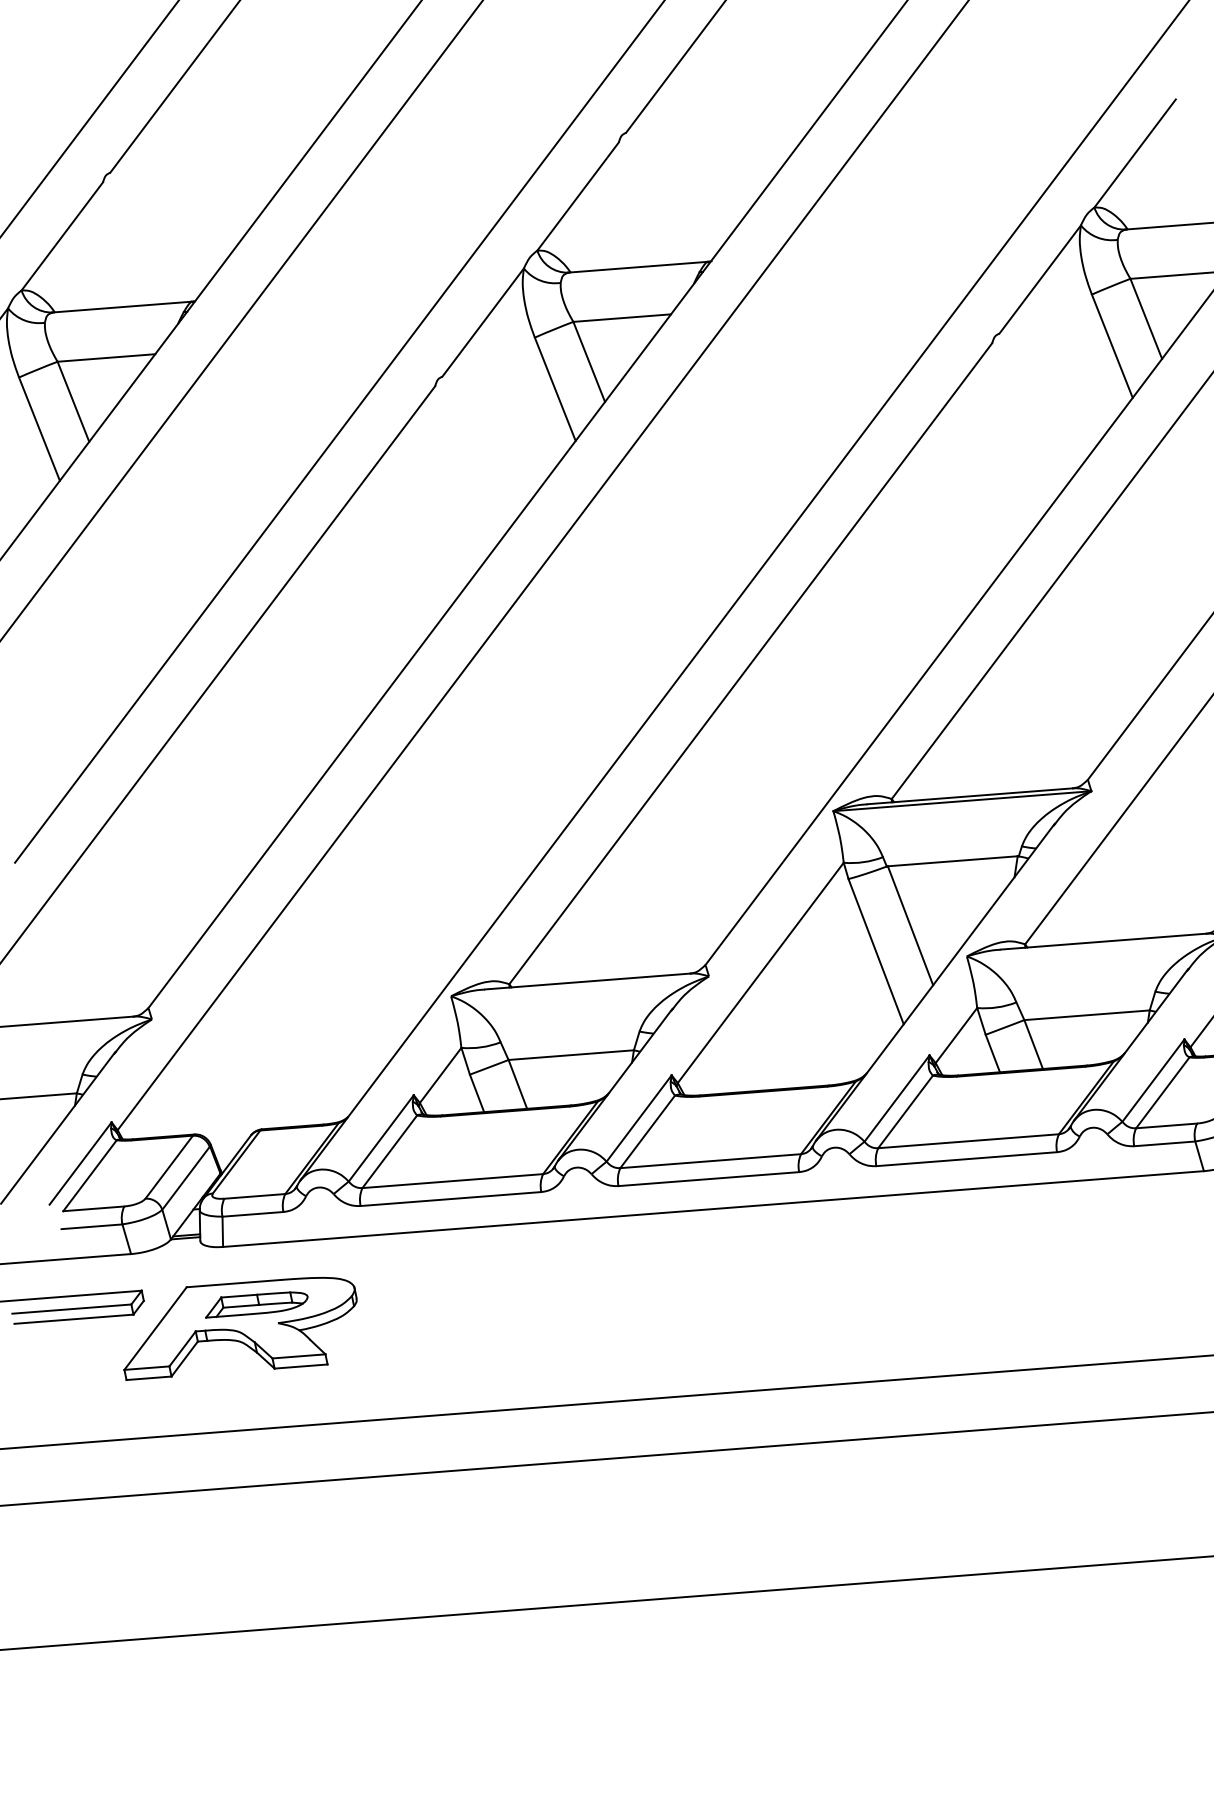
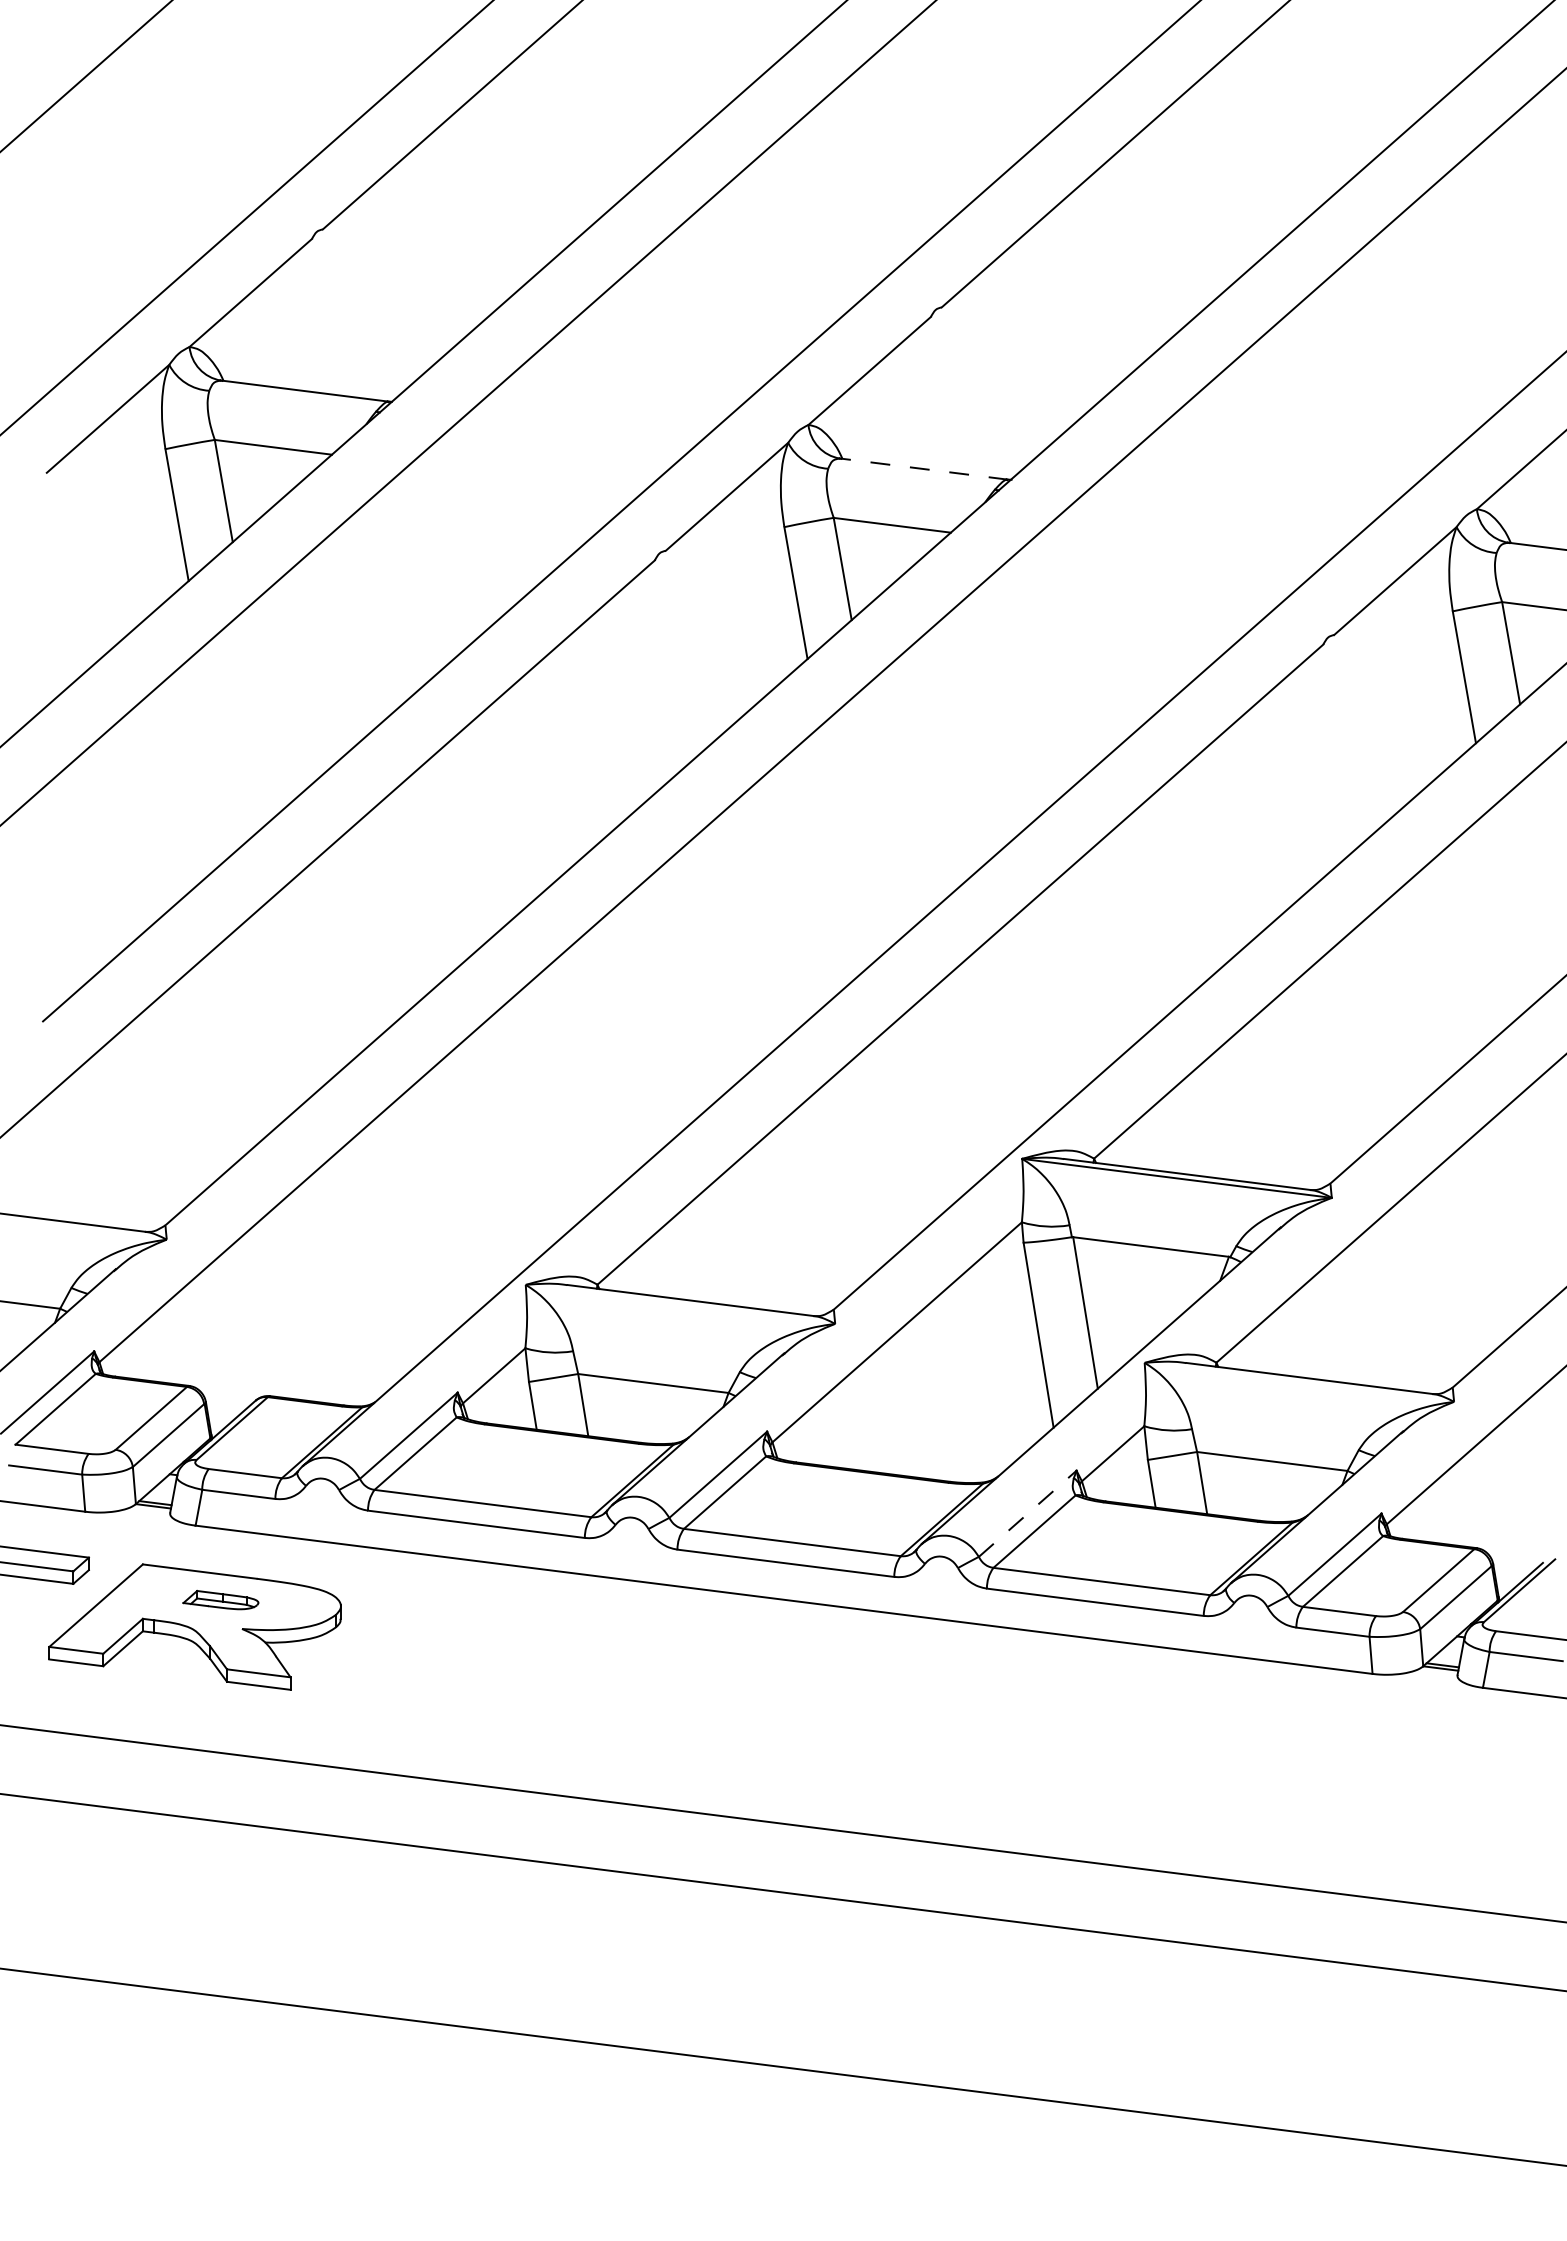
line: (638, 267) -> (923, 469), solid -> dashed
line: (897, 1098) -> (1028, 1513), solid -> dashed
part: (255, 1302) -> (220, 1599), size x0.6

